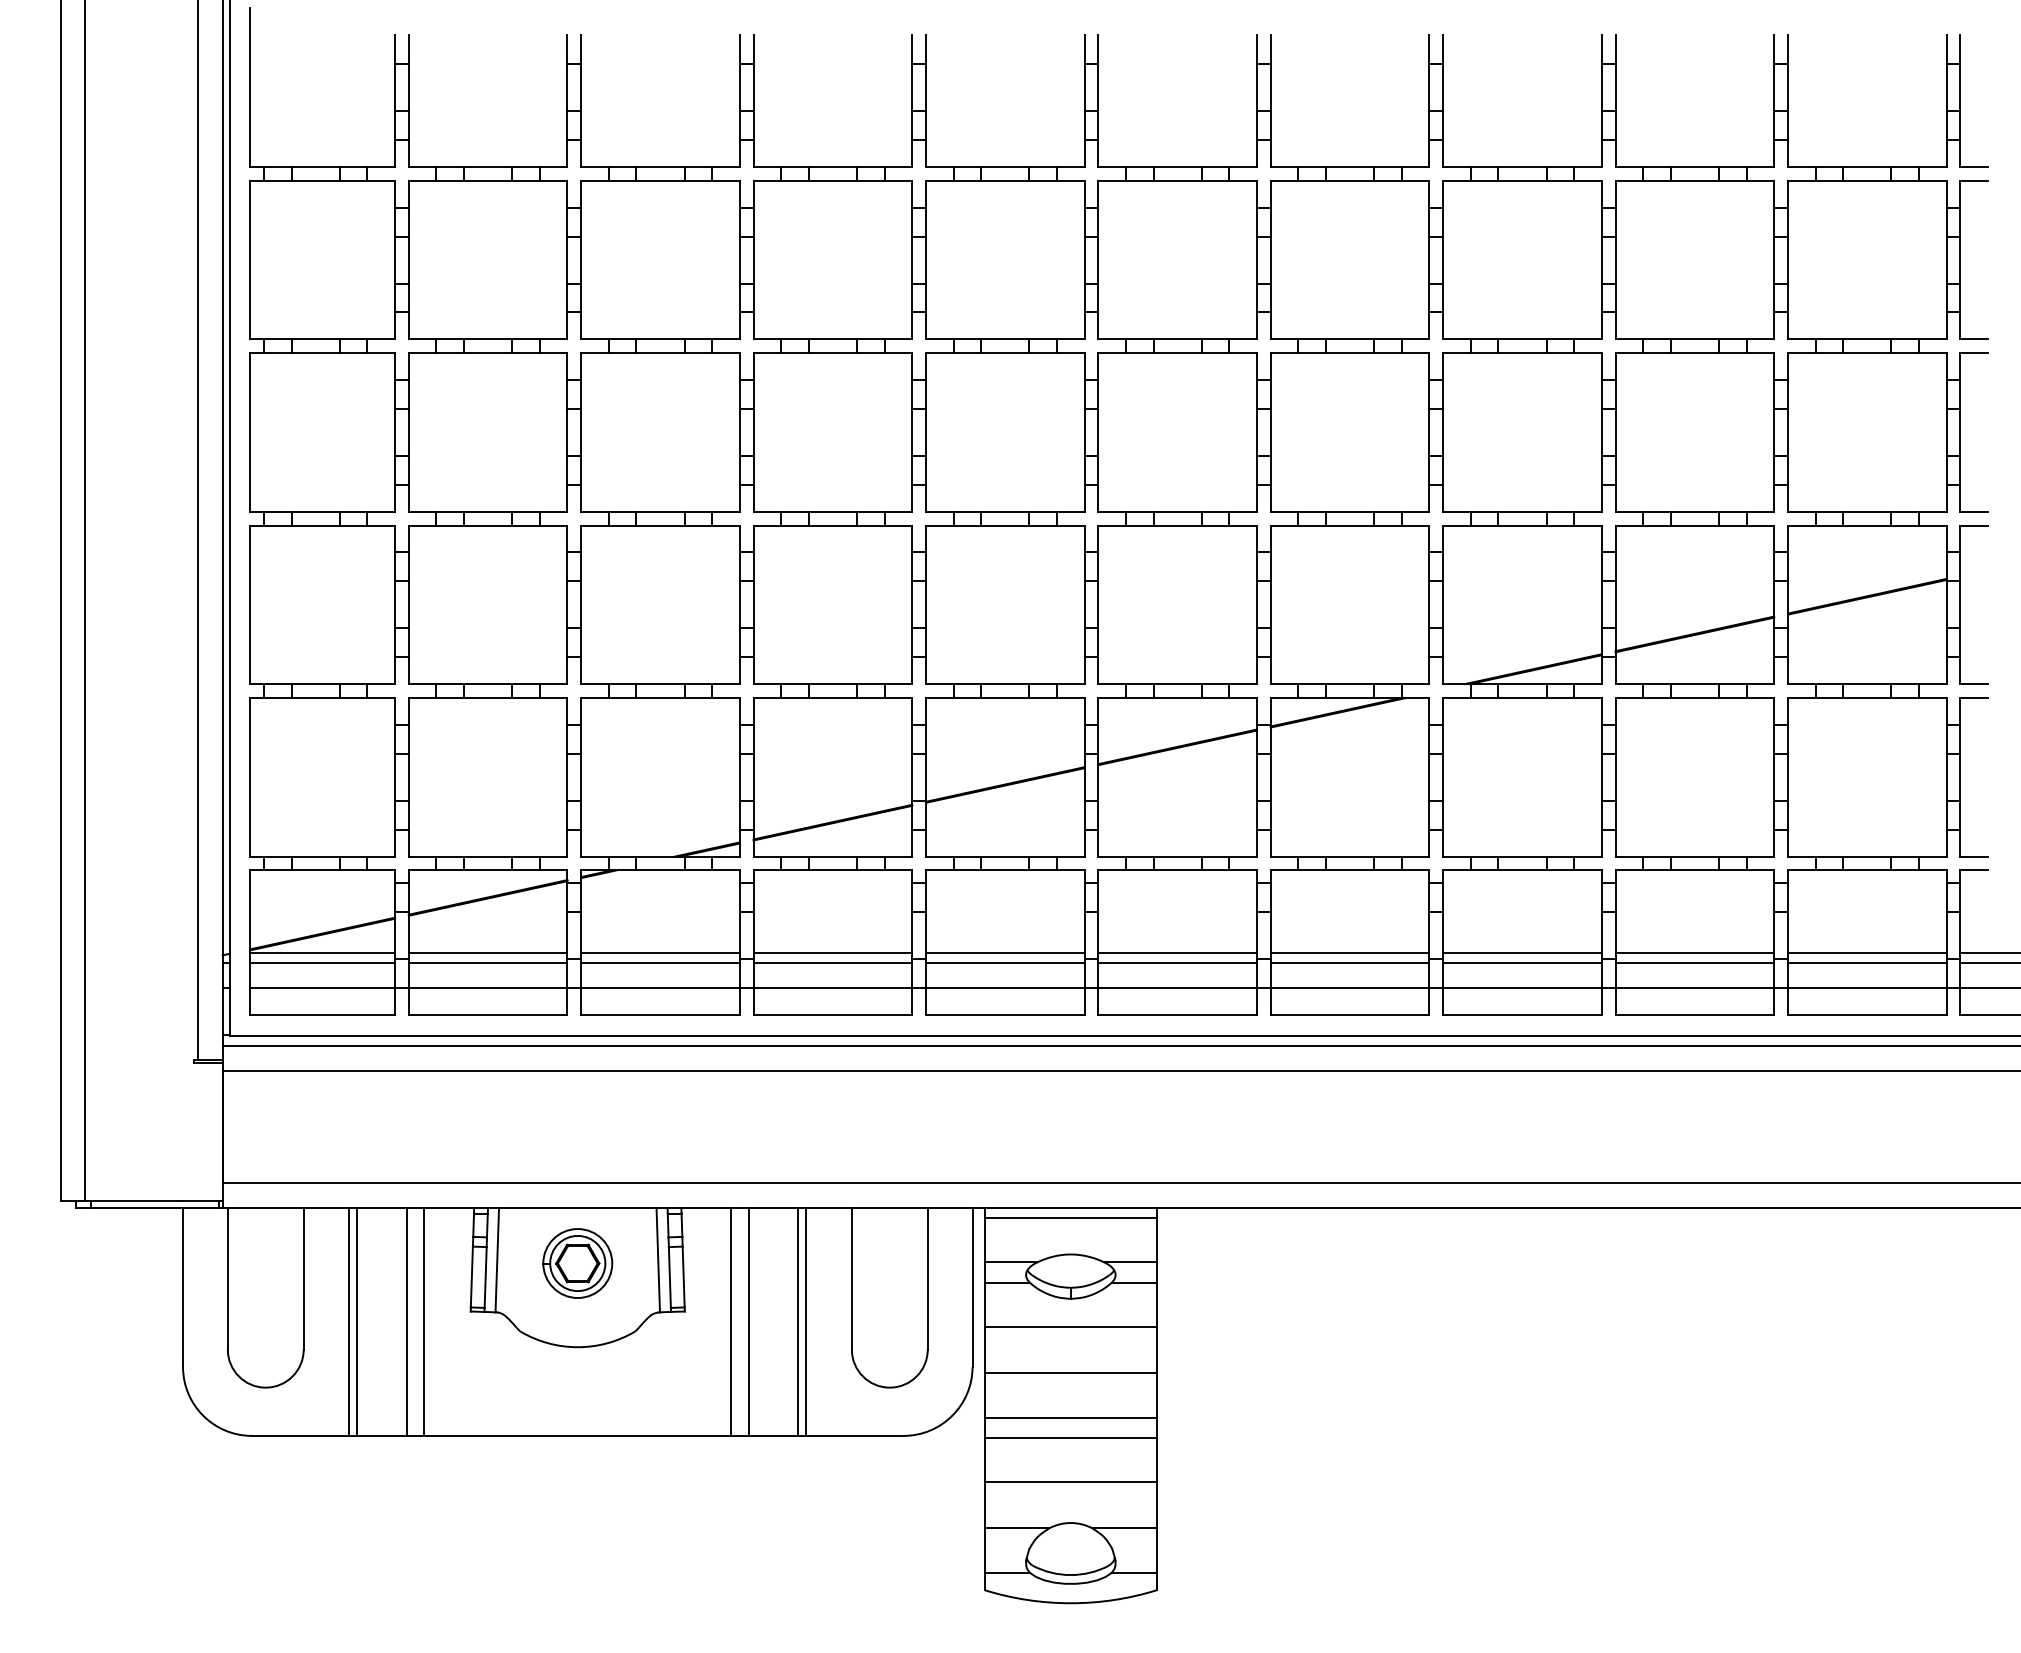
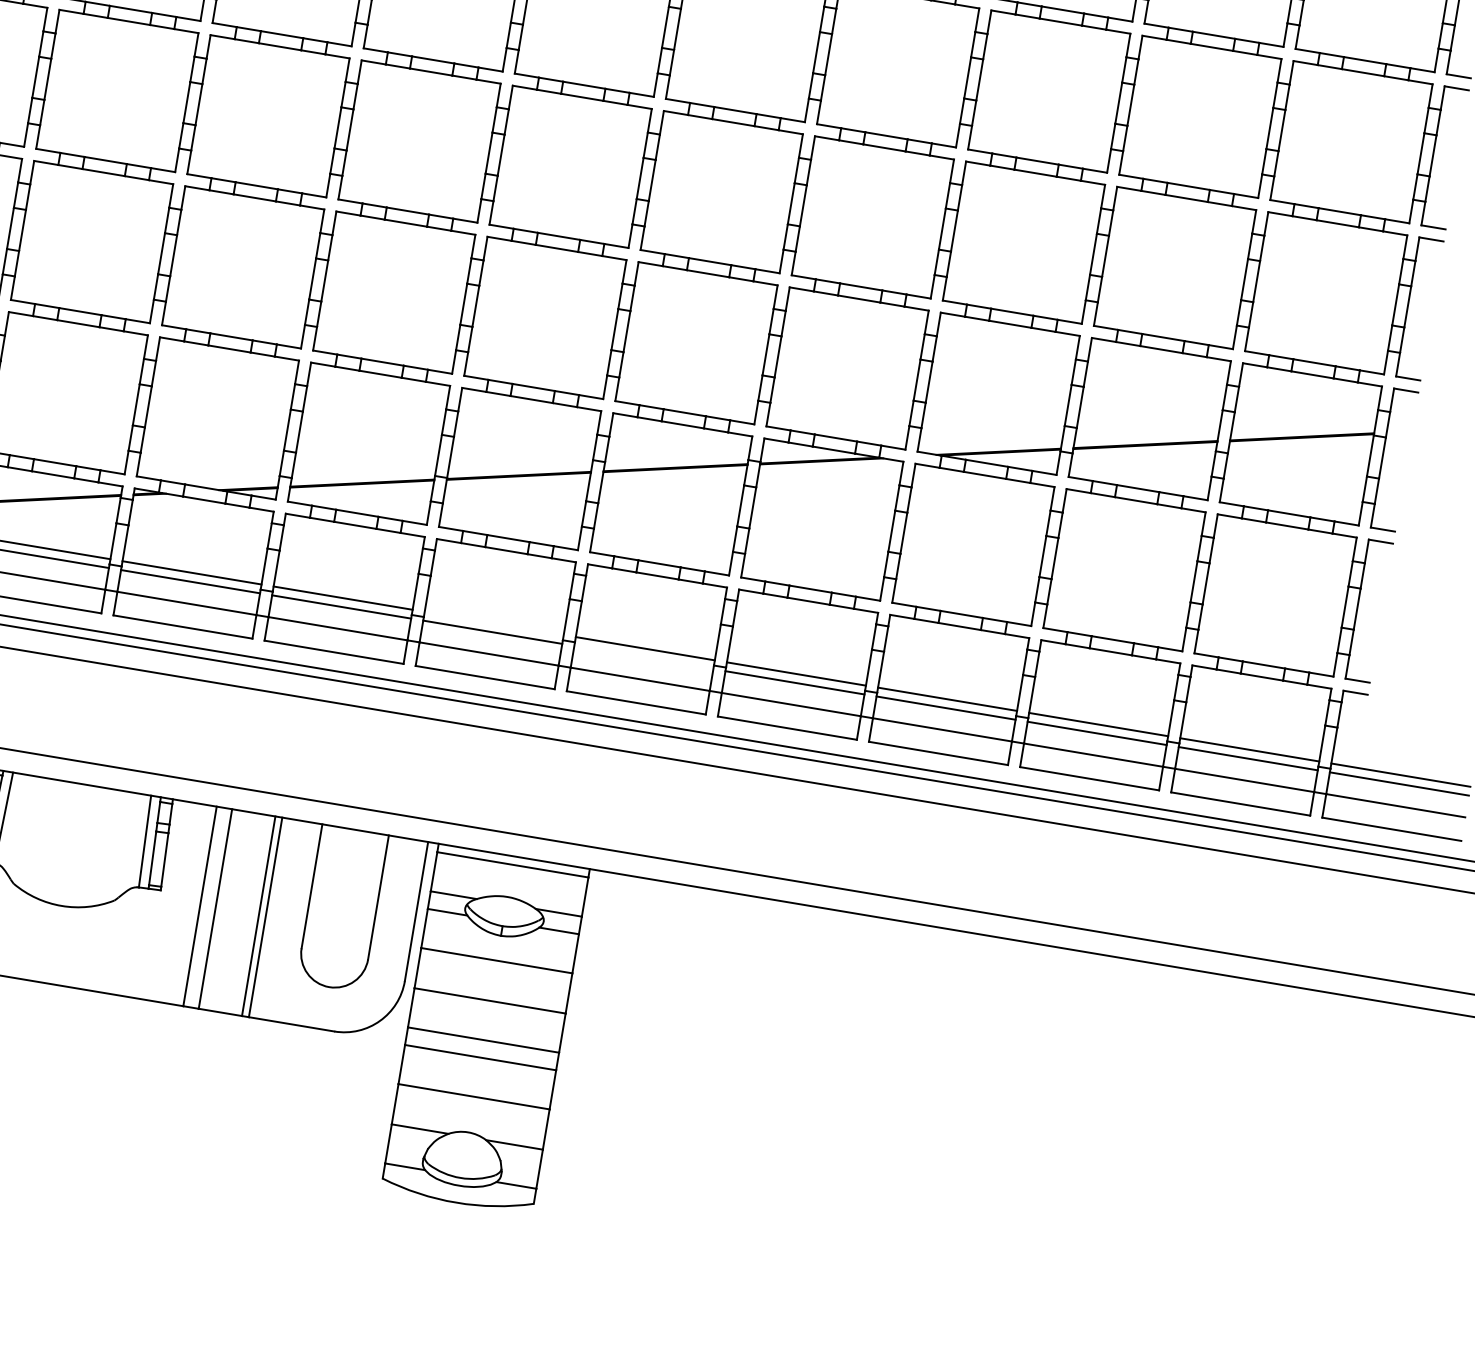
line: (1005, 953) -> (494, 623), removed
line: (1177, 963) -> (643, 657), removed
part: (577, 1263) -> (73, 832), removed

